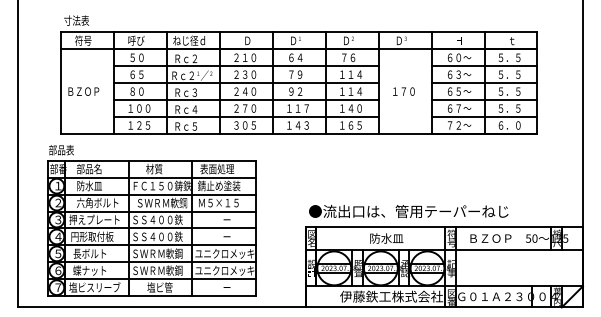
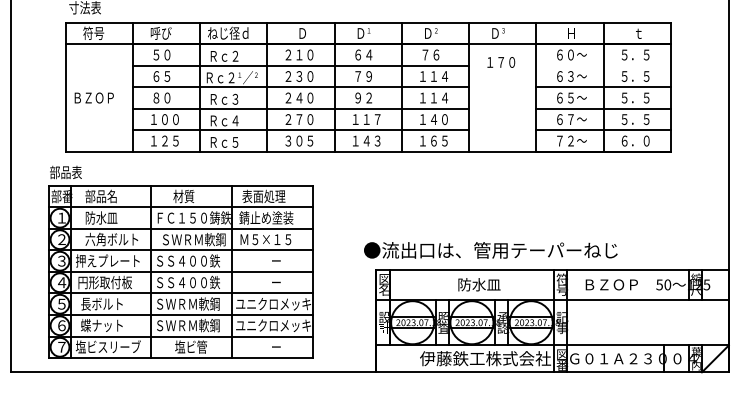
line: (484, 66) -> (603, 66), removed
text: (403, 91) -> (500, 62), moved
text: (408, 211) -> (490, 250), moved

